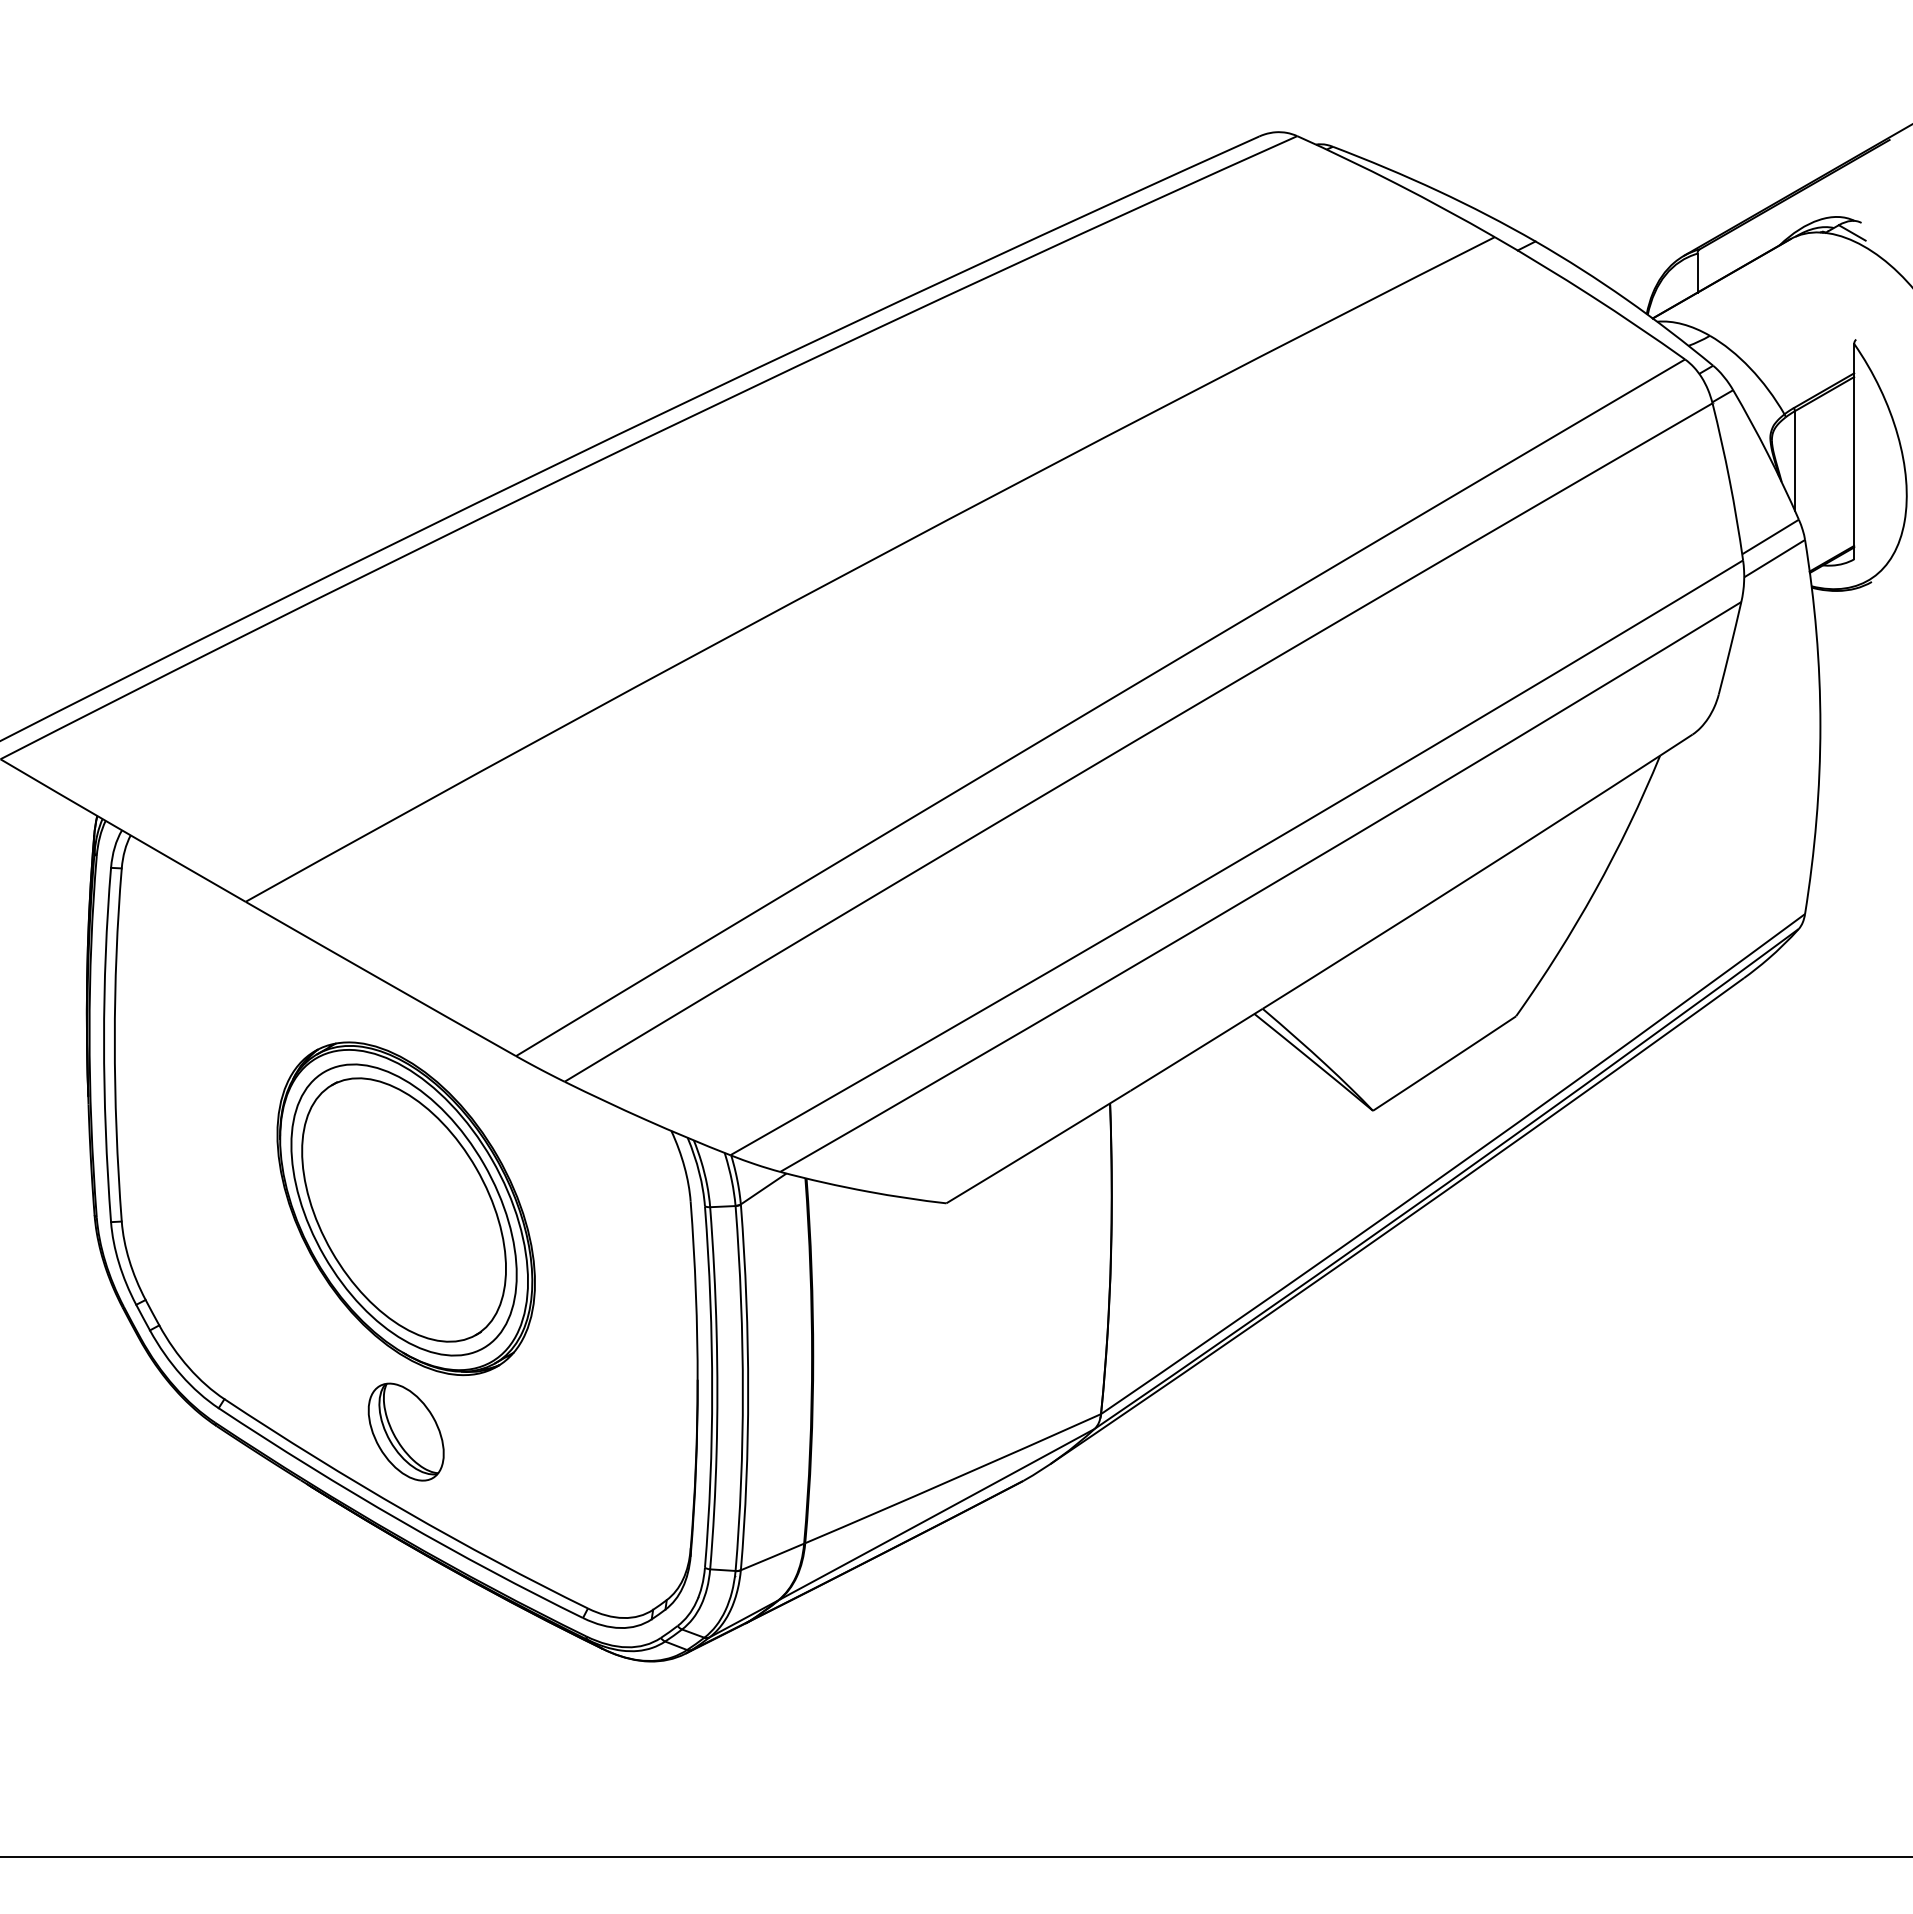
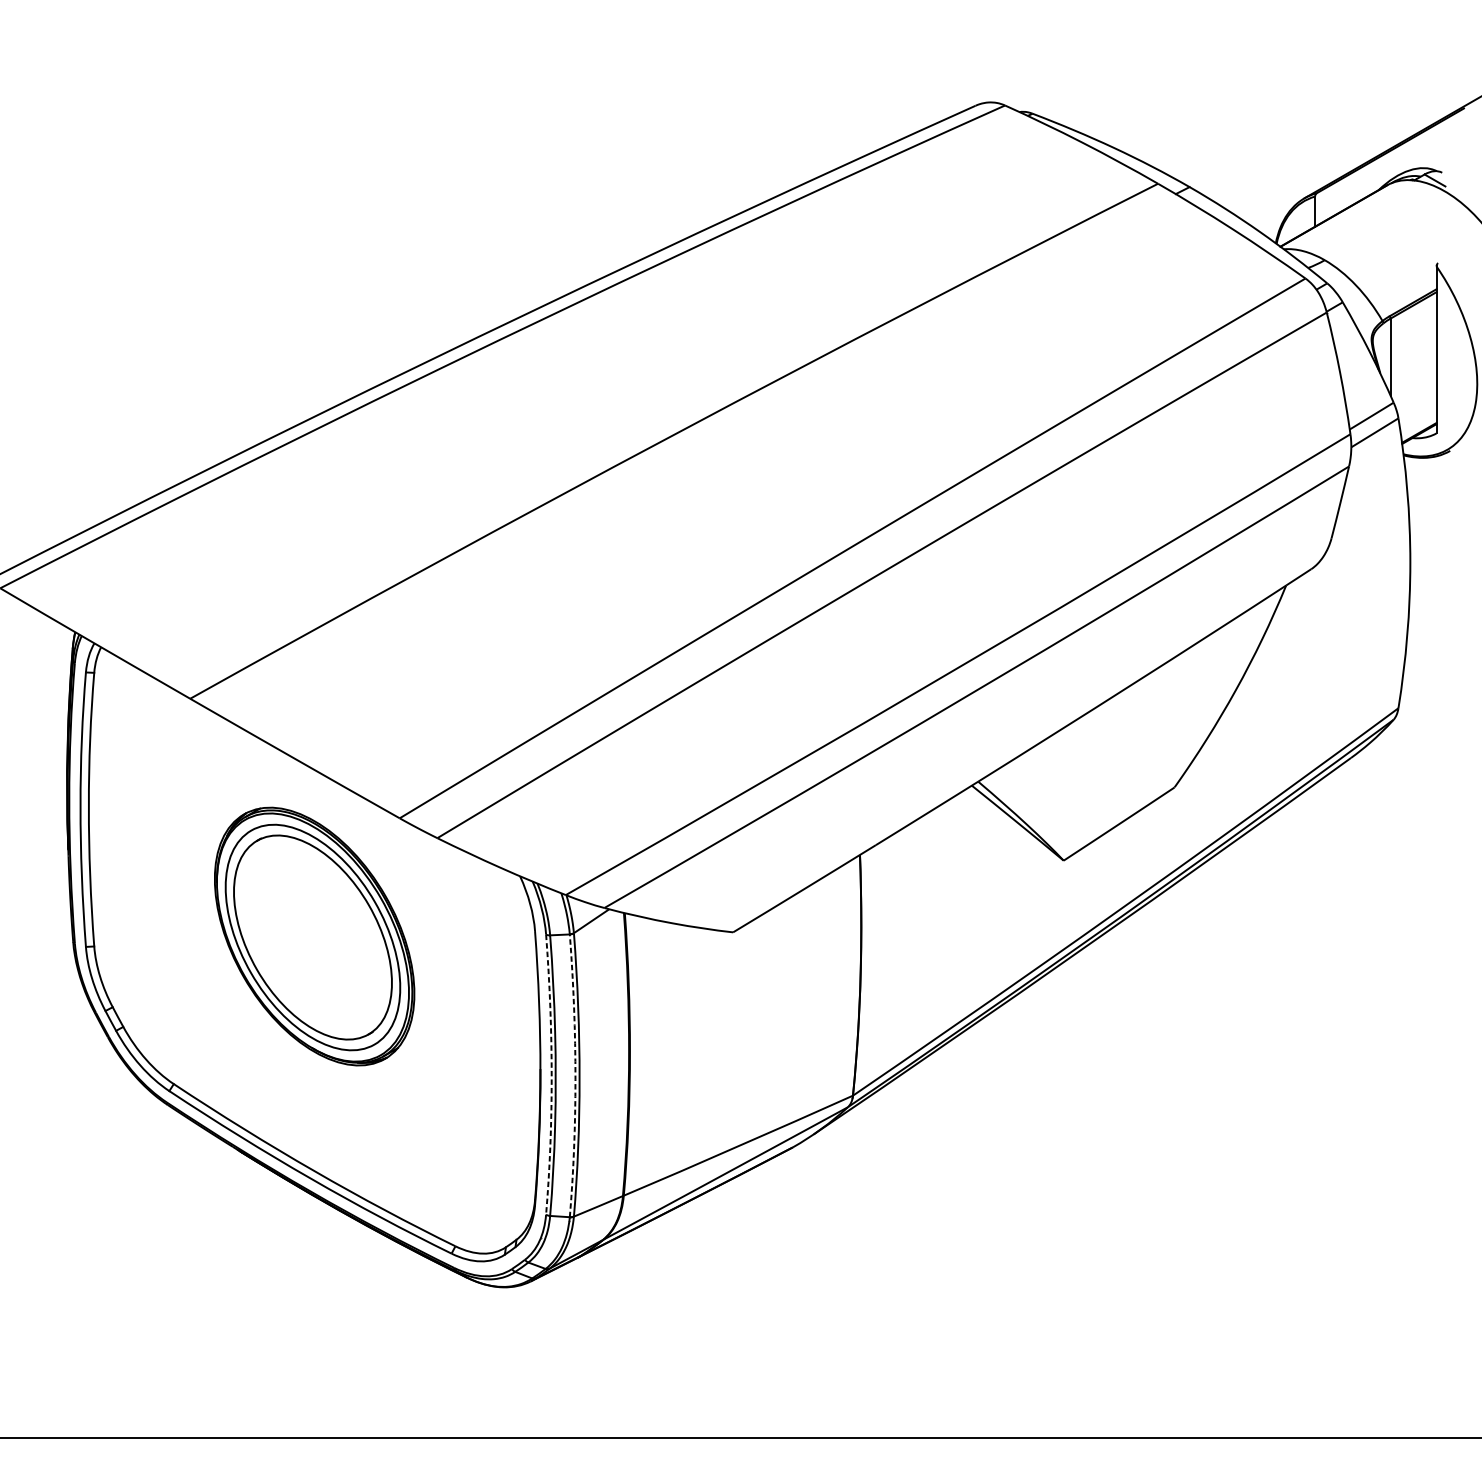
arc: (712, 1389) -> (551, 1076), solid -> dashed
arc: (742, 1390) -> (575, 1077), solid -> dashed
part: (405, 1431) -> (314, 1109), removed

